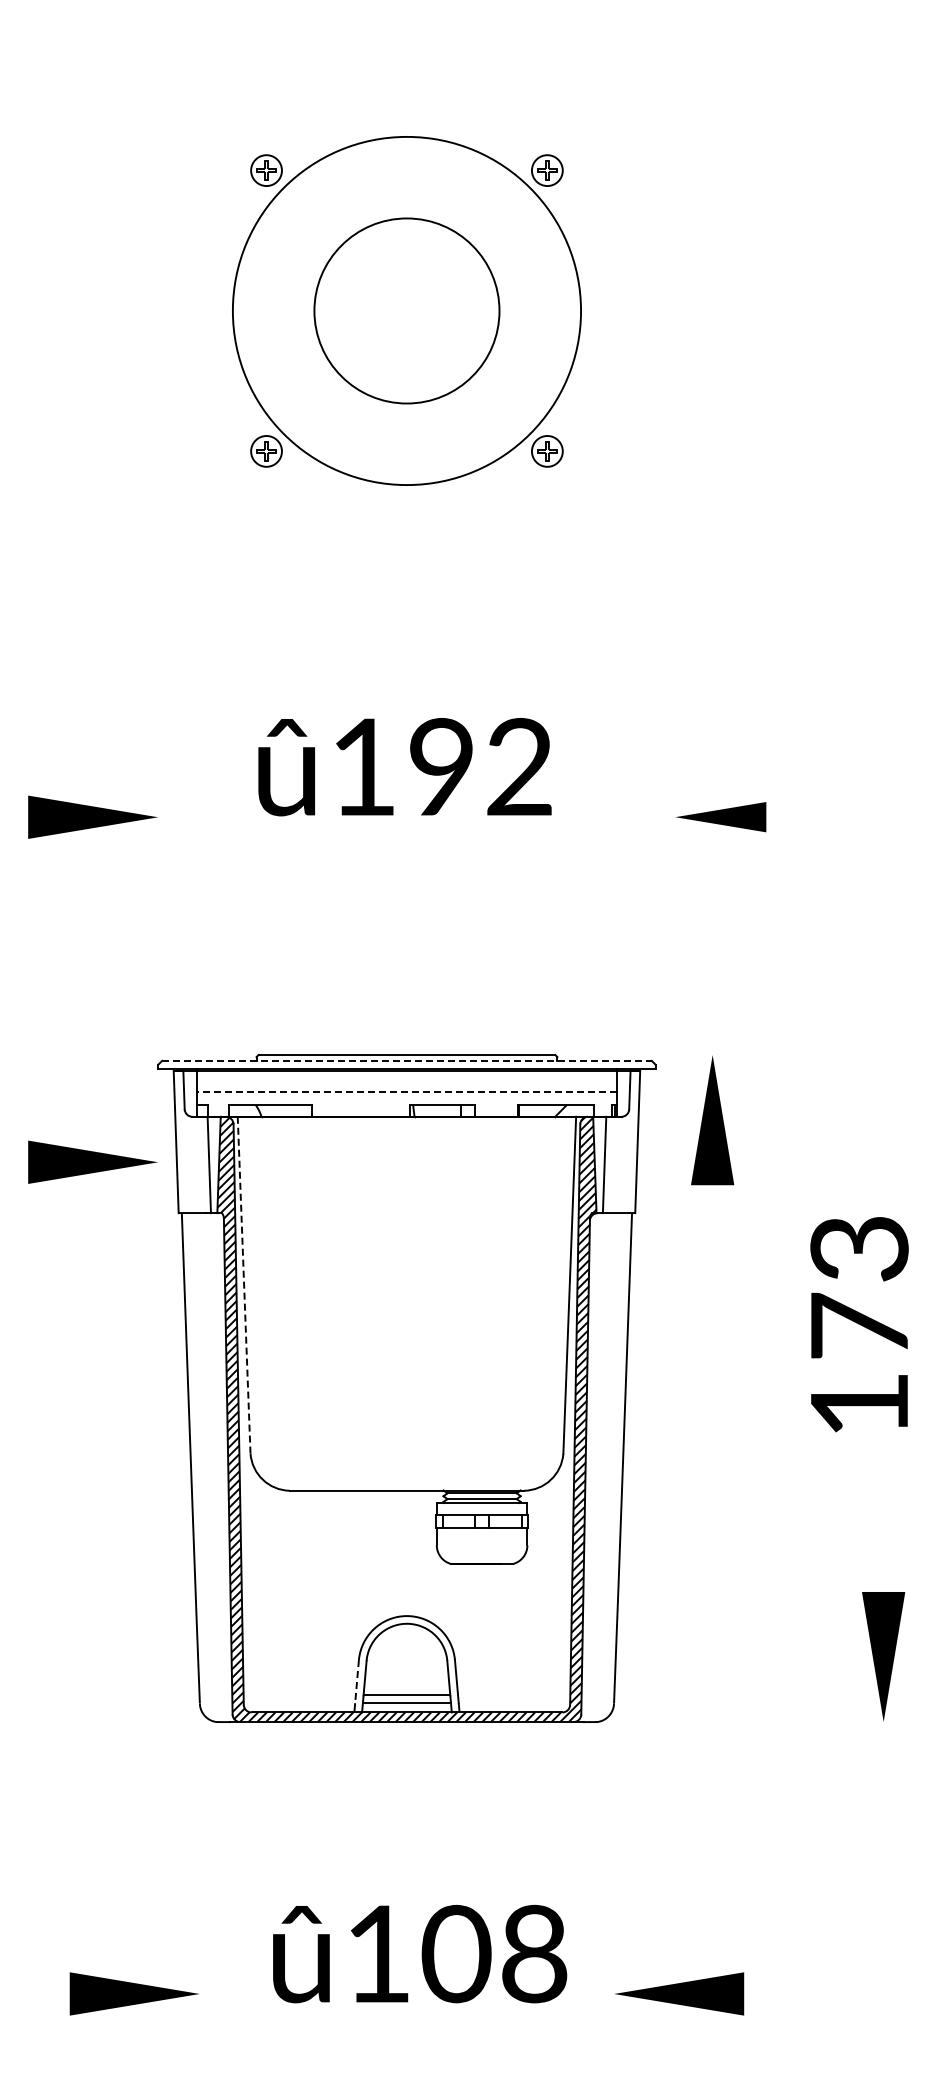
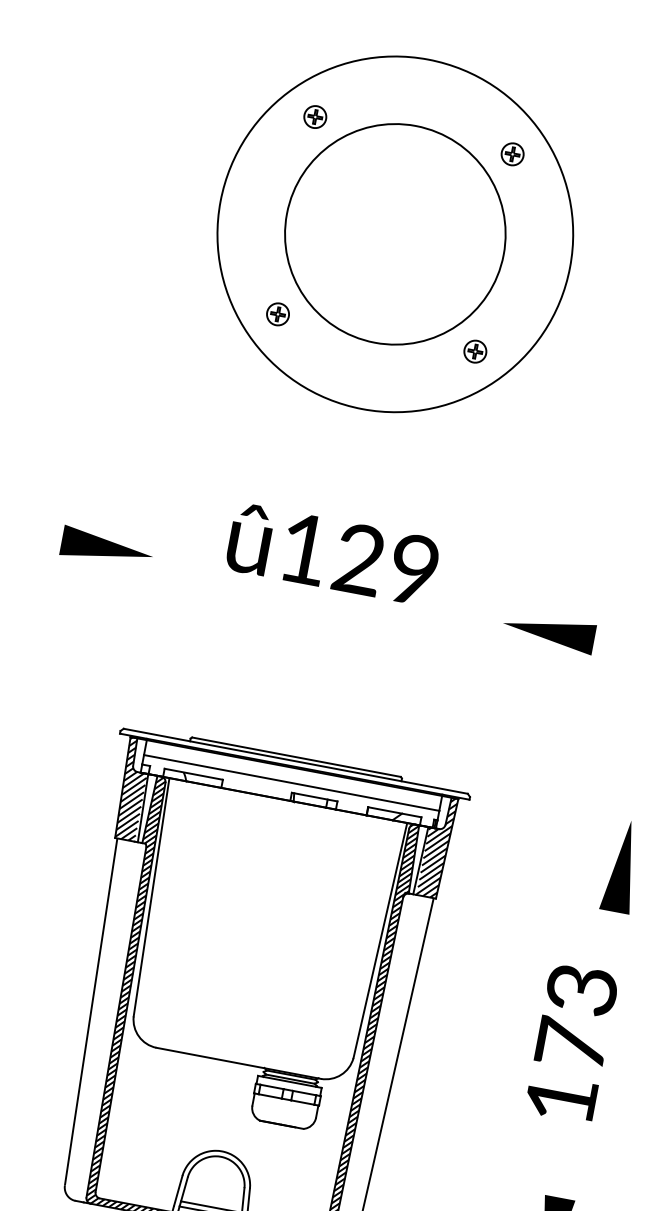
circle: (406, 310) -> (395, 233), size x1.43
circle: (406, 310) -> (395, 233), size x1.67
text: (480, 766) -> (386, 564), 192 -> 129
part: (720, 816) -> (548, 631), size x1.43
line: (406, 1060) -> (295, 760), dashed -> solid
line: (406, 1091) -> (291, 782), dashed -> solid
part: (712, 1120) -> (622, 866), moved
hatch: (189, 1141) -> (132, 789), added
hatch: (623, 1141) -> (437, 846), added
part: (92, 1161) -> (61, 790), removed
line: (244, 1285) -> (151, 897), dashed -> solid
text: (859, 1324) -> (571, 1043), moved
line: (357, 1681) -> (178, 1190), dashed -> solid

